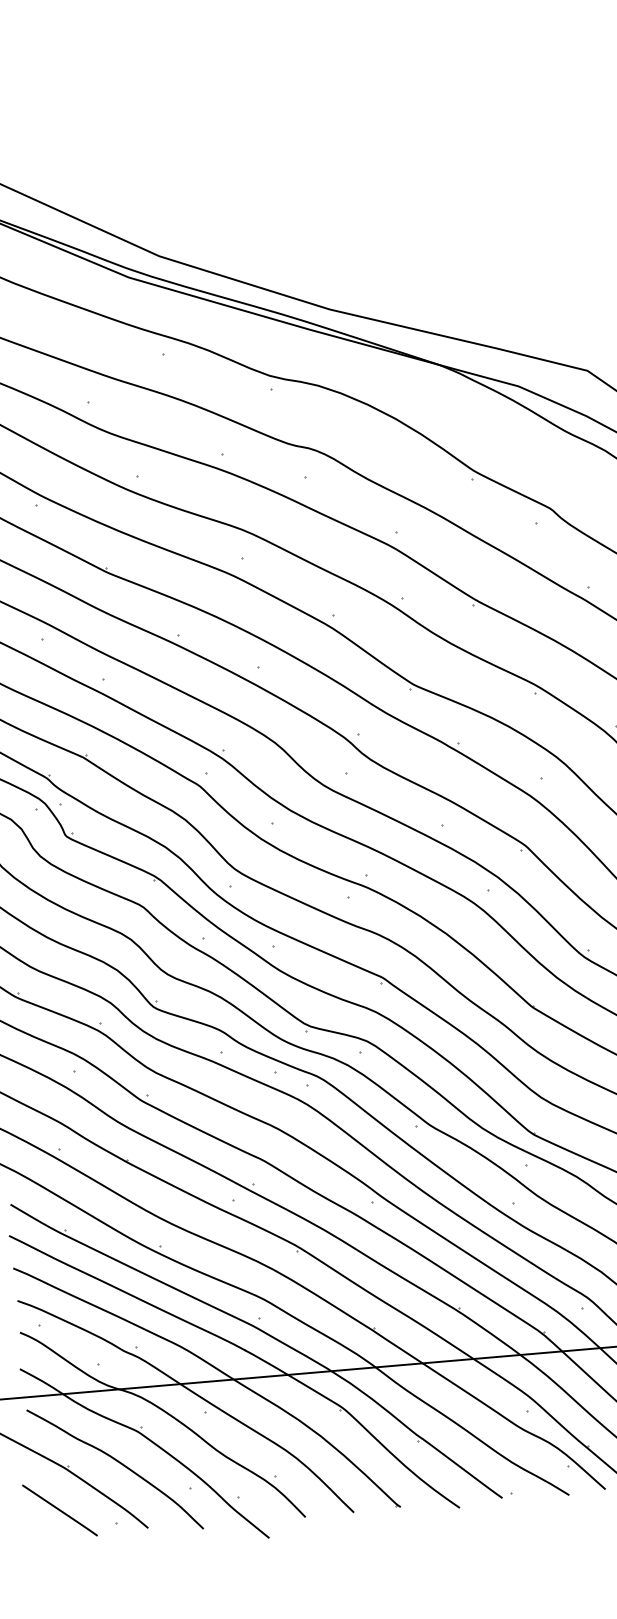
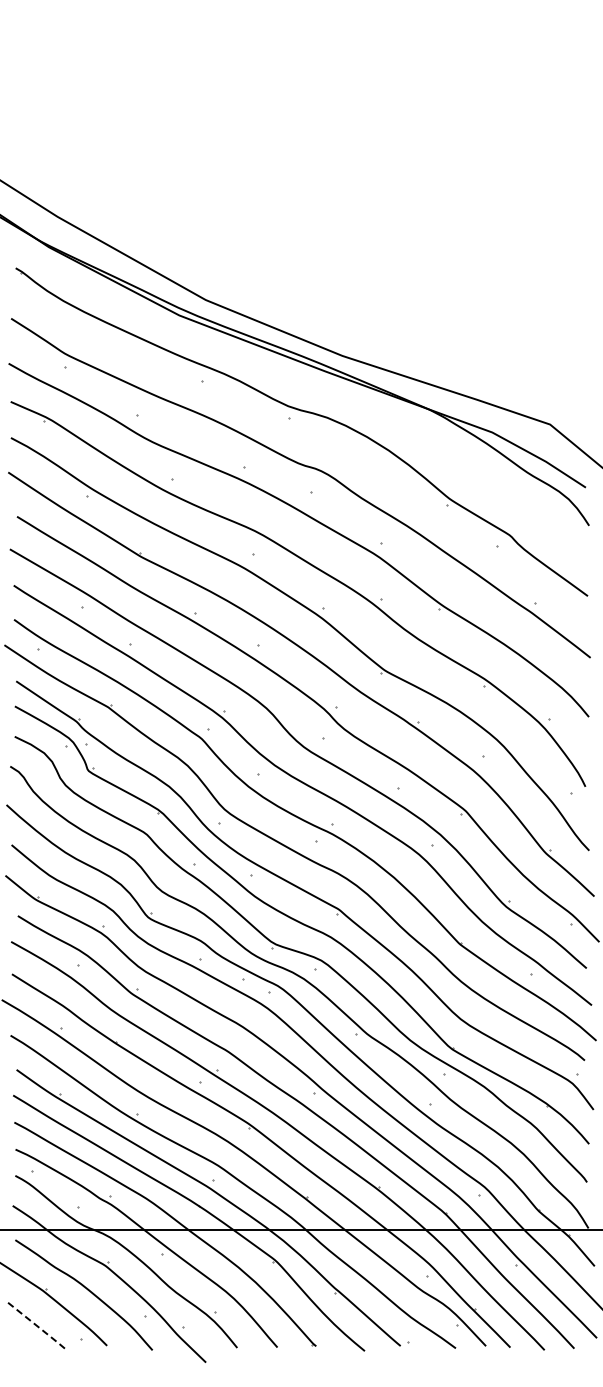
line: (60, 1511) -> (36, 1325), solid -> dashed

